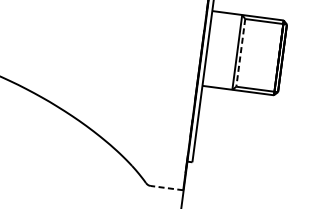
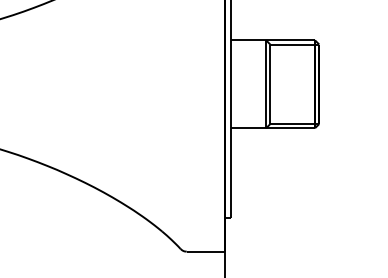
line: (240, 53) -> (270, 84), dashed -> solid
line: (166, 187) -> (205, 251), dashed -> solid

